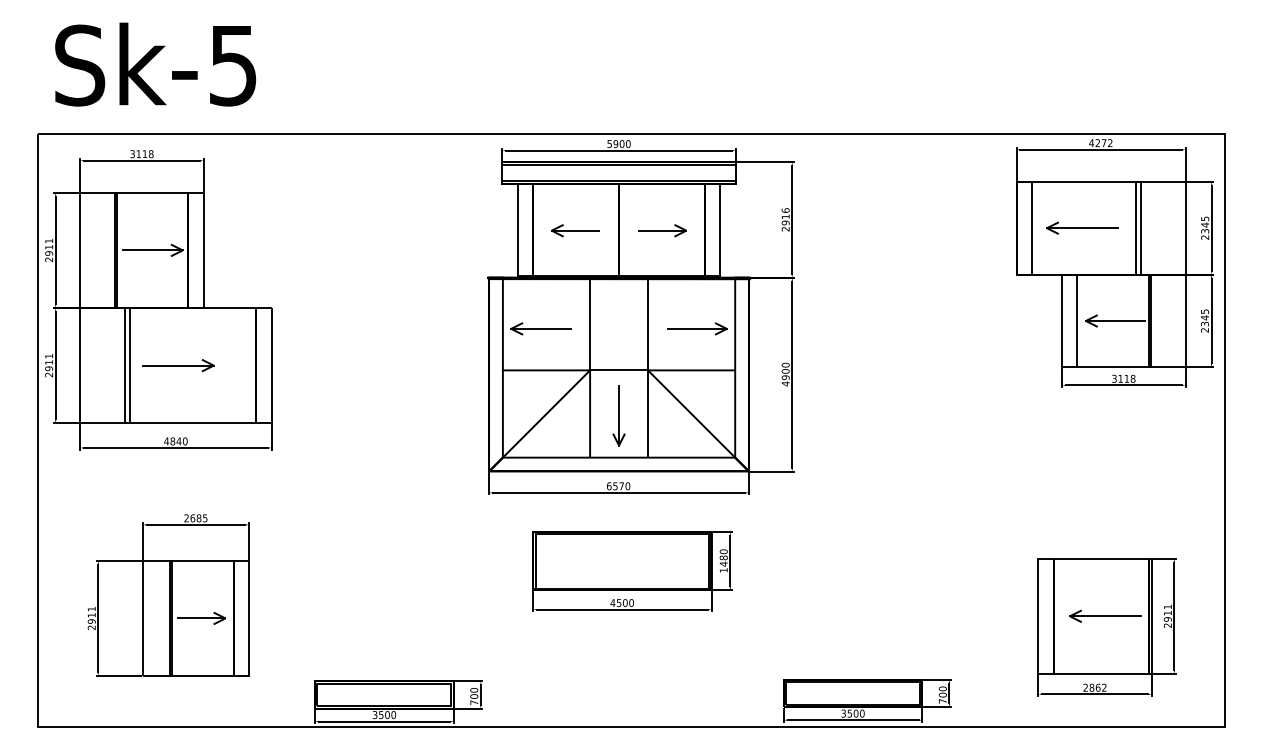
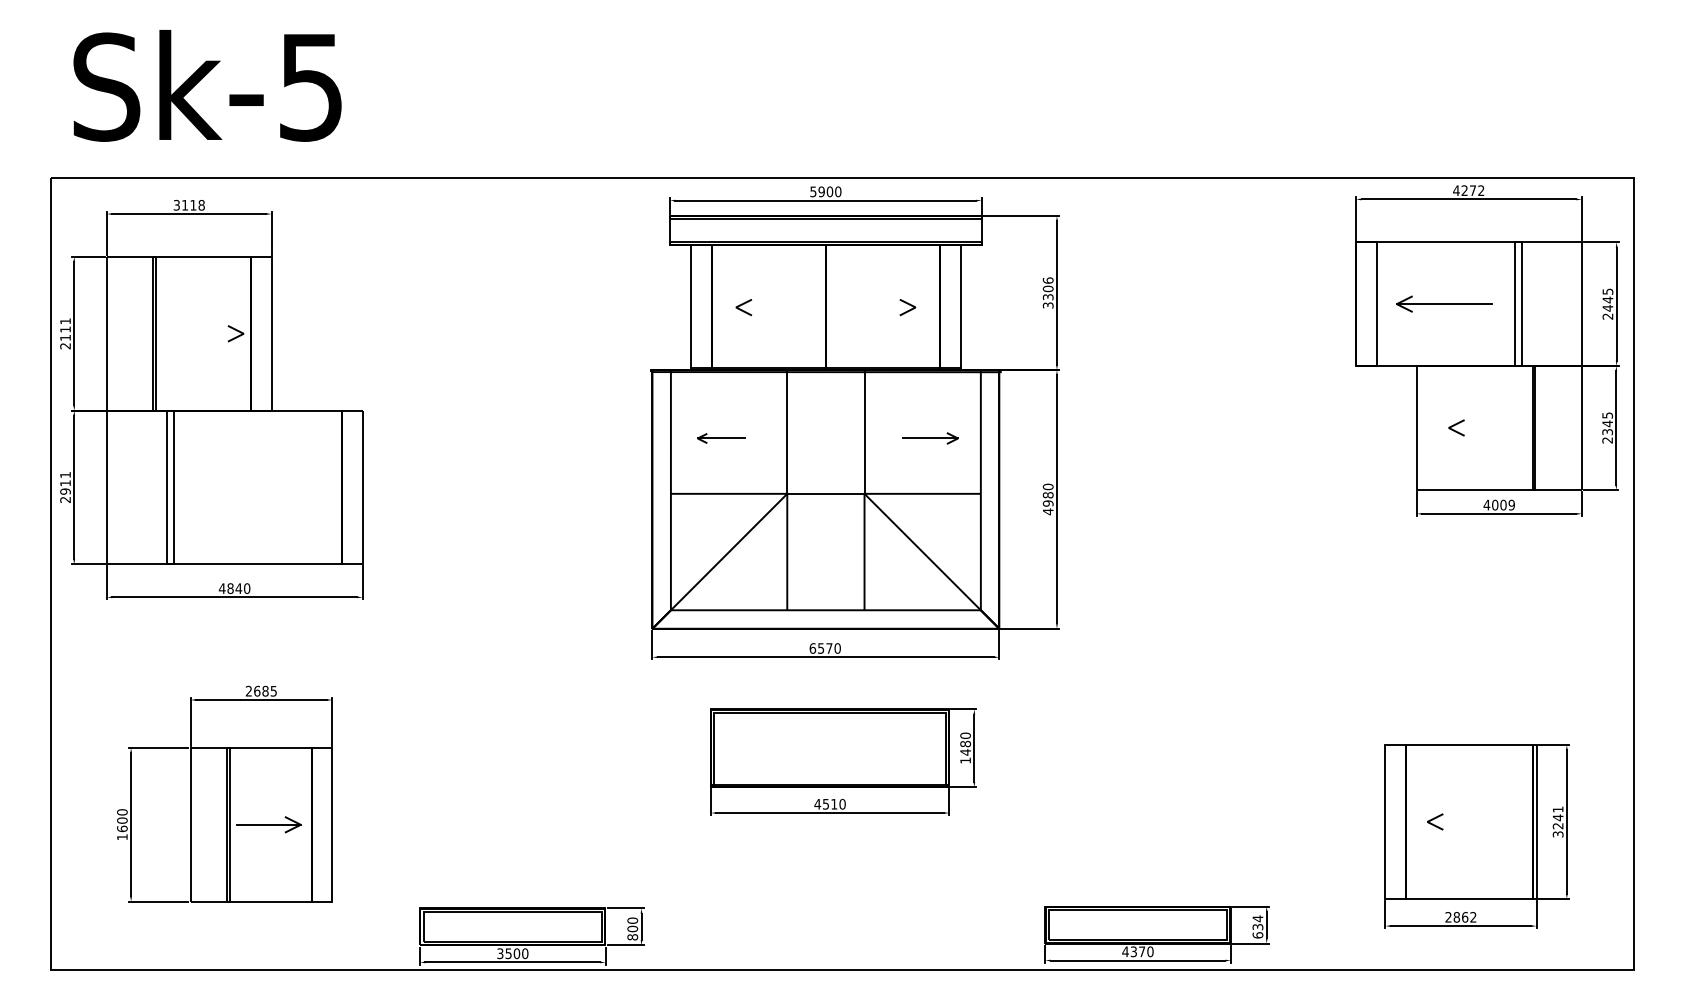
text: (785, 222) -> (1047, 296), 2916 -> 3306
line: (575, 230) -> (767, 307), removed
line: (662, 230) -> (883, 307), removed
text: (1204, 231) -> (1607, 308), 2345 -> 2445
line: (152, 250) -> (203, 333), removed
text: (49, 253) -> (65, 337), 2911 -> 2111
line: (1077, 320) -> (1437, 427), removed
line: (1114, 320) -> (1487, 427), removed
part: (540, 328) -> (721, 438), size x0.6
part: (697, 328) -> (930, 438), size x0.7
part: (178, 365) -> (237, 487), removed
text: (785, 371) -> (1048, 495), 4900 -> 4980
text: (1123, 378) -> (1498, 504), 3118 -> 4009
part: (618, 415) -> (825, 554), removed
text: (625, 602) -> (834, 803), 4500 -> 4510
line: (1105, 615) -> (1474, 821), removed
text: (91, 618) -> (122, 824), 2911 -> 1600
text: (1167, 618) -> (1557, 825), 2911 -> 3241
text: (942, 694) -> (1257, 926), 700 -> 634
text: (474, 702) -> (632, 937), 700 -> 800
text: (849, 713) -> (1133, 951), 3500 -> 4370

